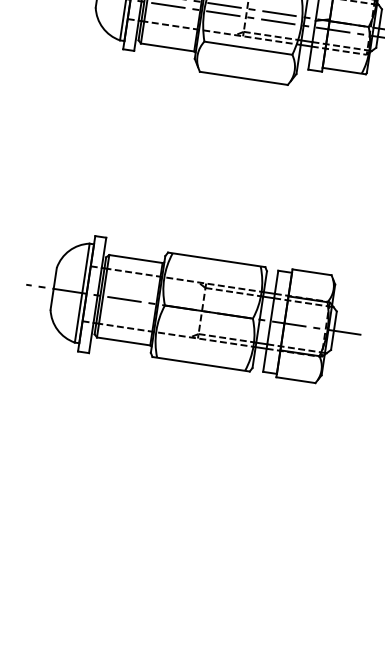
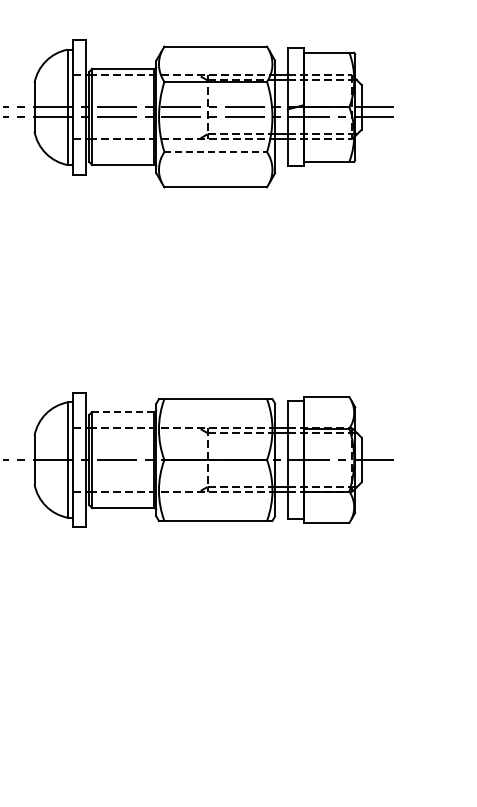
line: (248, 48) -> (216, 152), solid -> dashed
line: (135, 258) -> (122, 411), solid -> dashed

